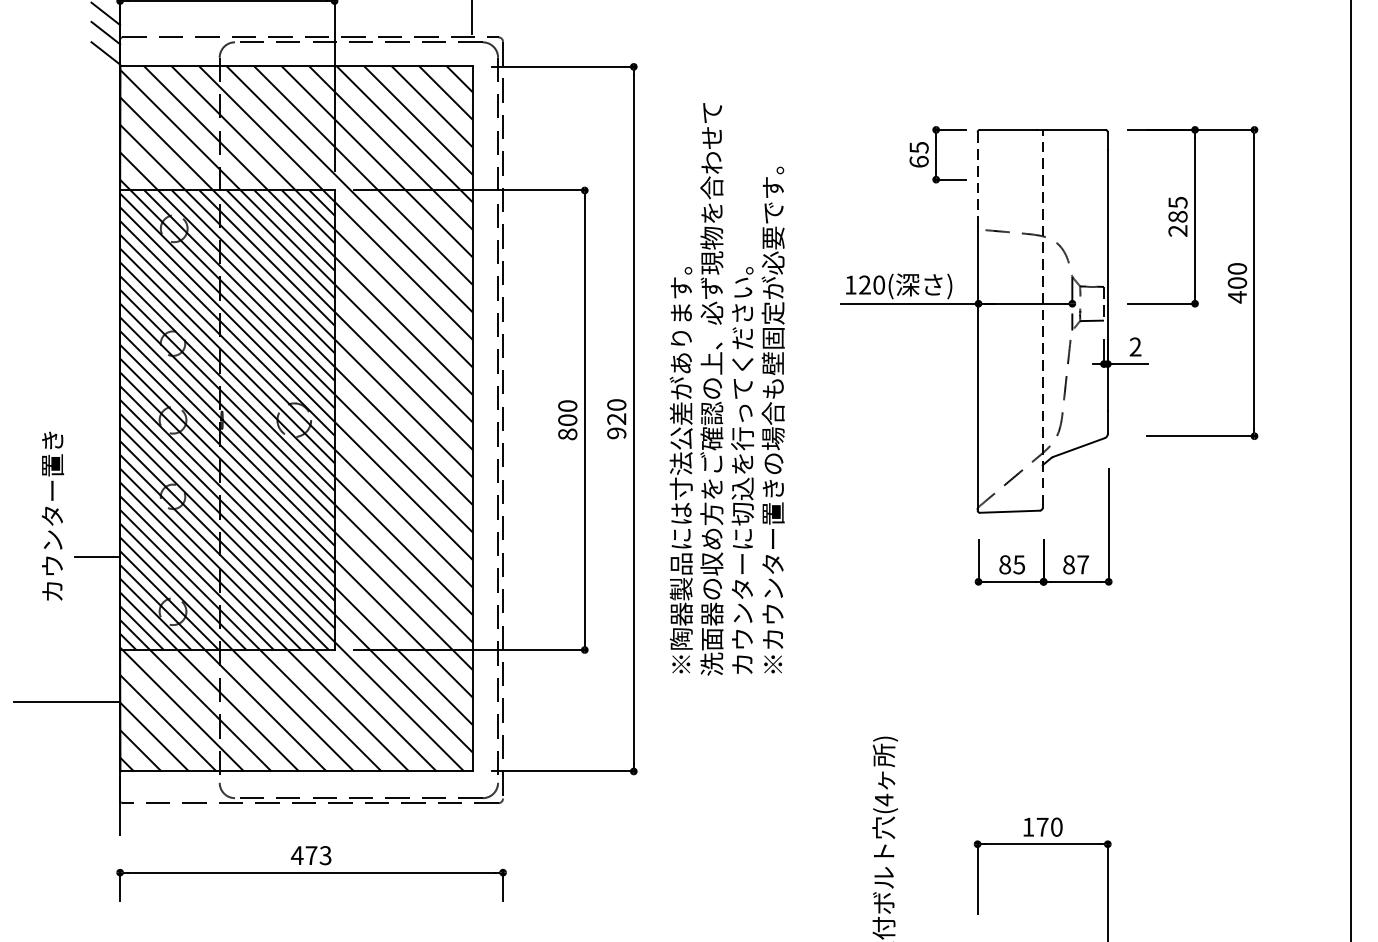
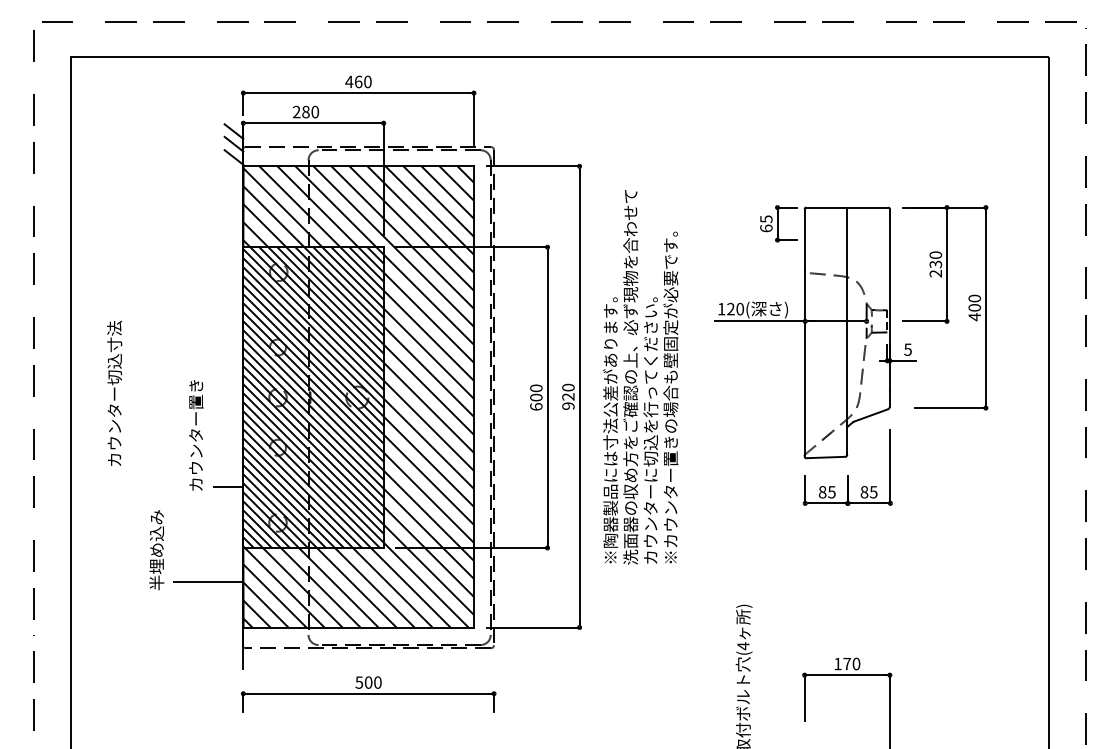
line: (977, 180) -> (804, 240), dashed -> solid
text: (1177, 209) -> (935, 259), 285 -> 230
line: (1043, 317) -> (847, 330), dashed -> solid
text: (1134, 346) -> (907, 349), 2 -> 5
text: (567, 433) -> (536, 406), 800 -> 600
text: (53, 516) -> (196, 435), moved
text: (1082, 565) -> (873, 492), 87 -> 85
text: (311, 855) -> (368, 682), 473 -> 500

